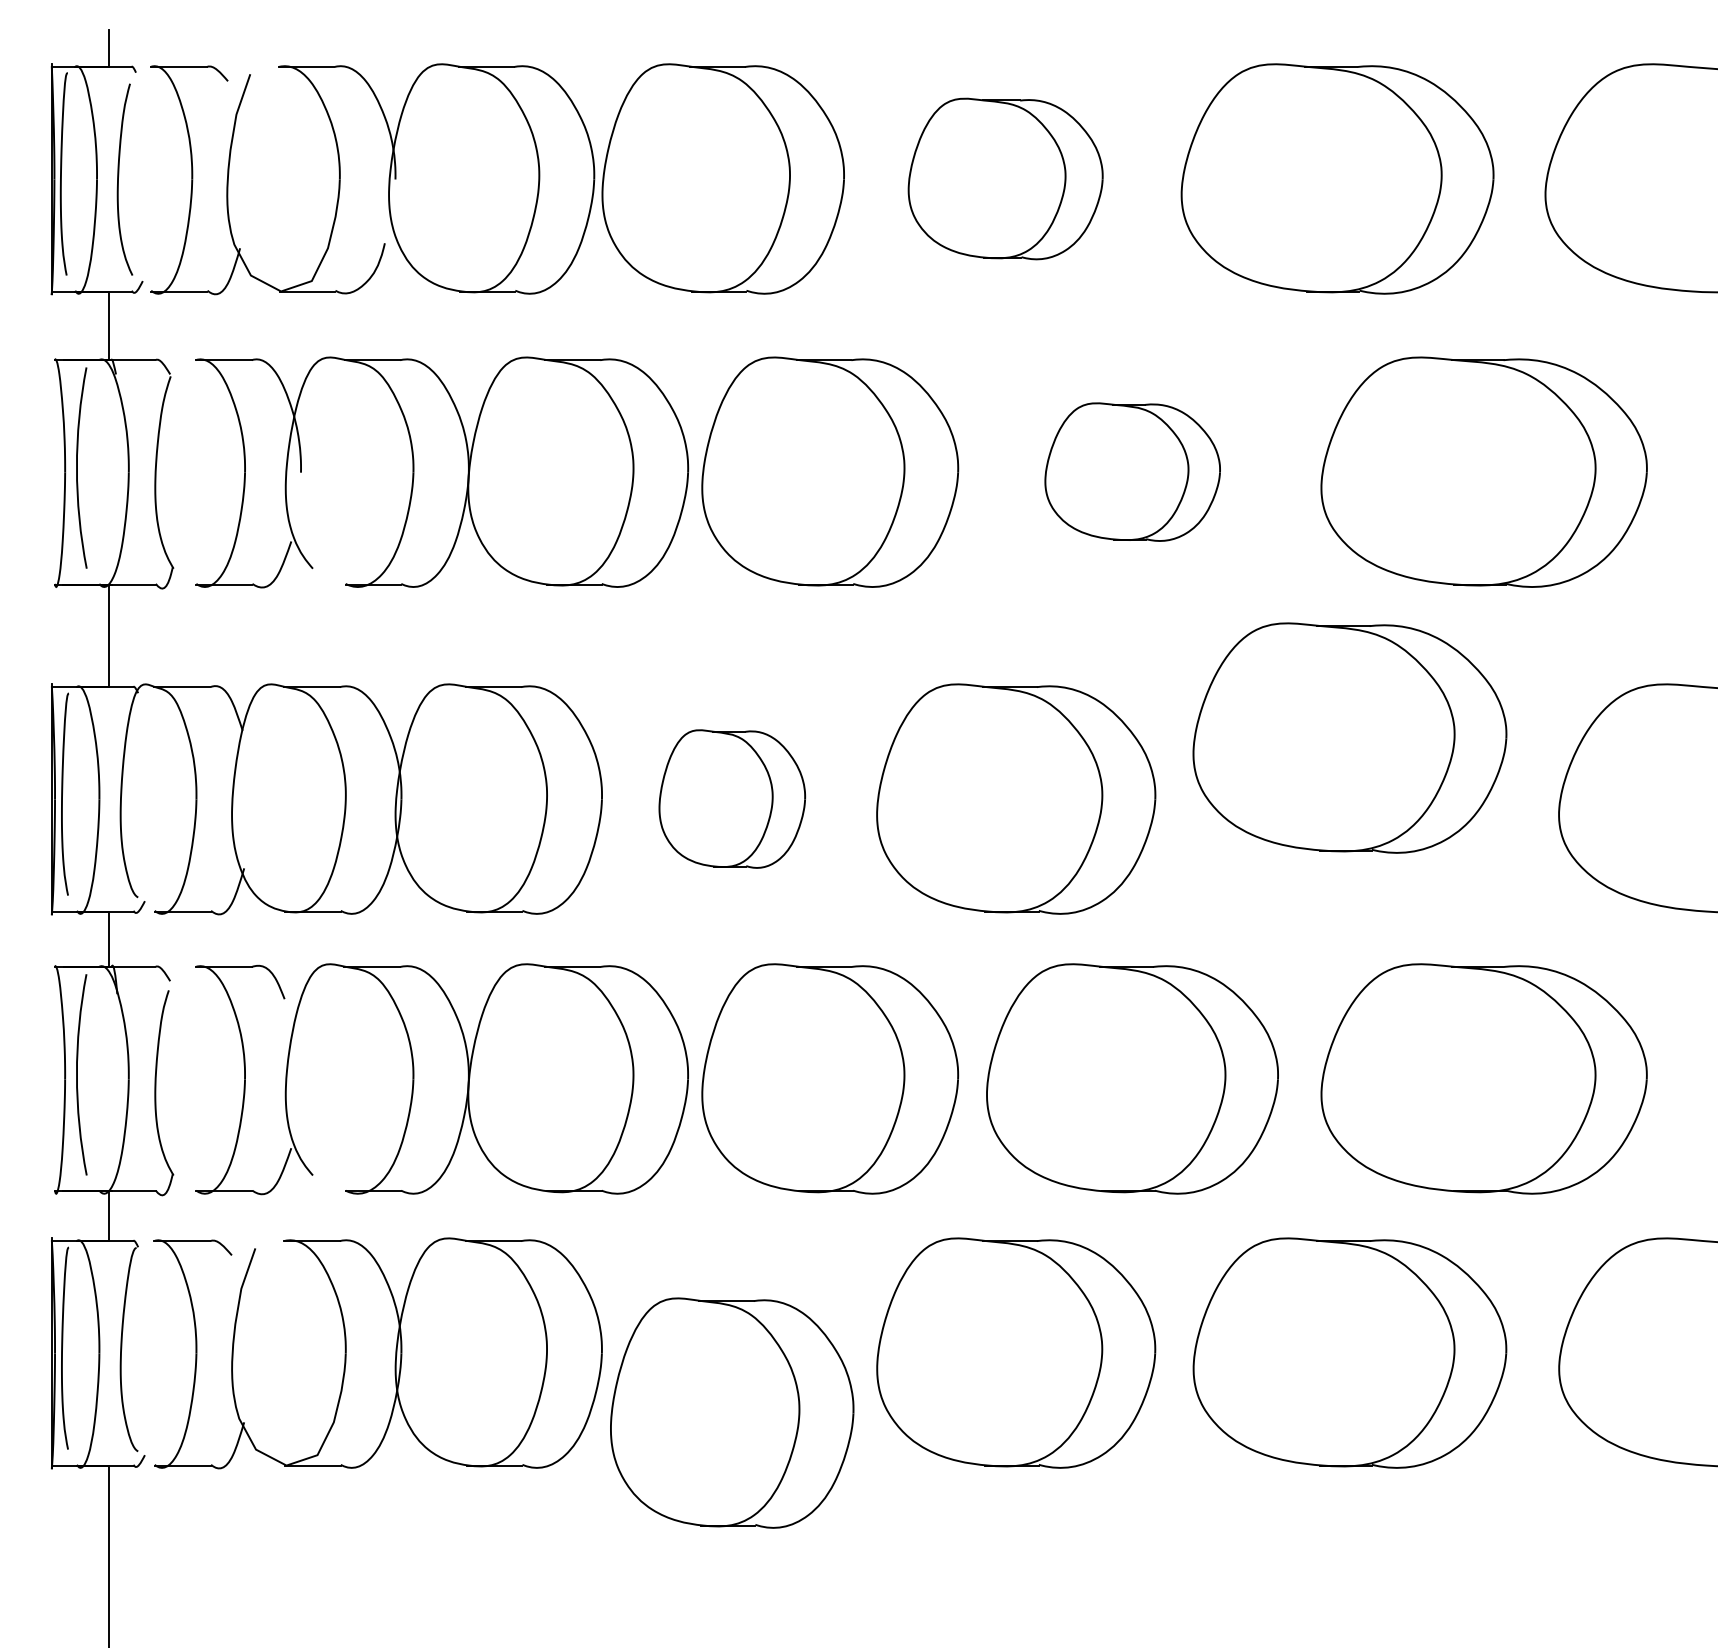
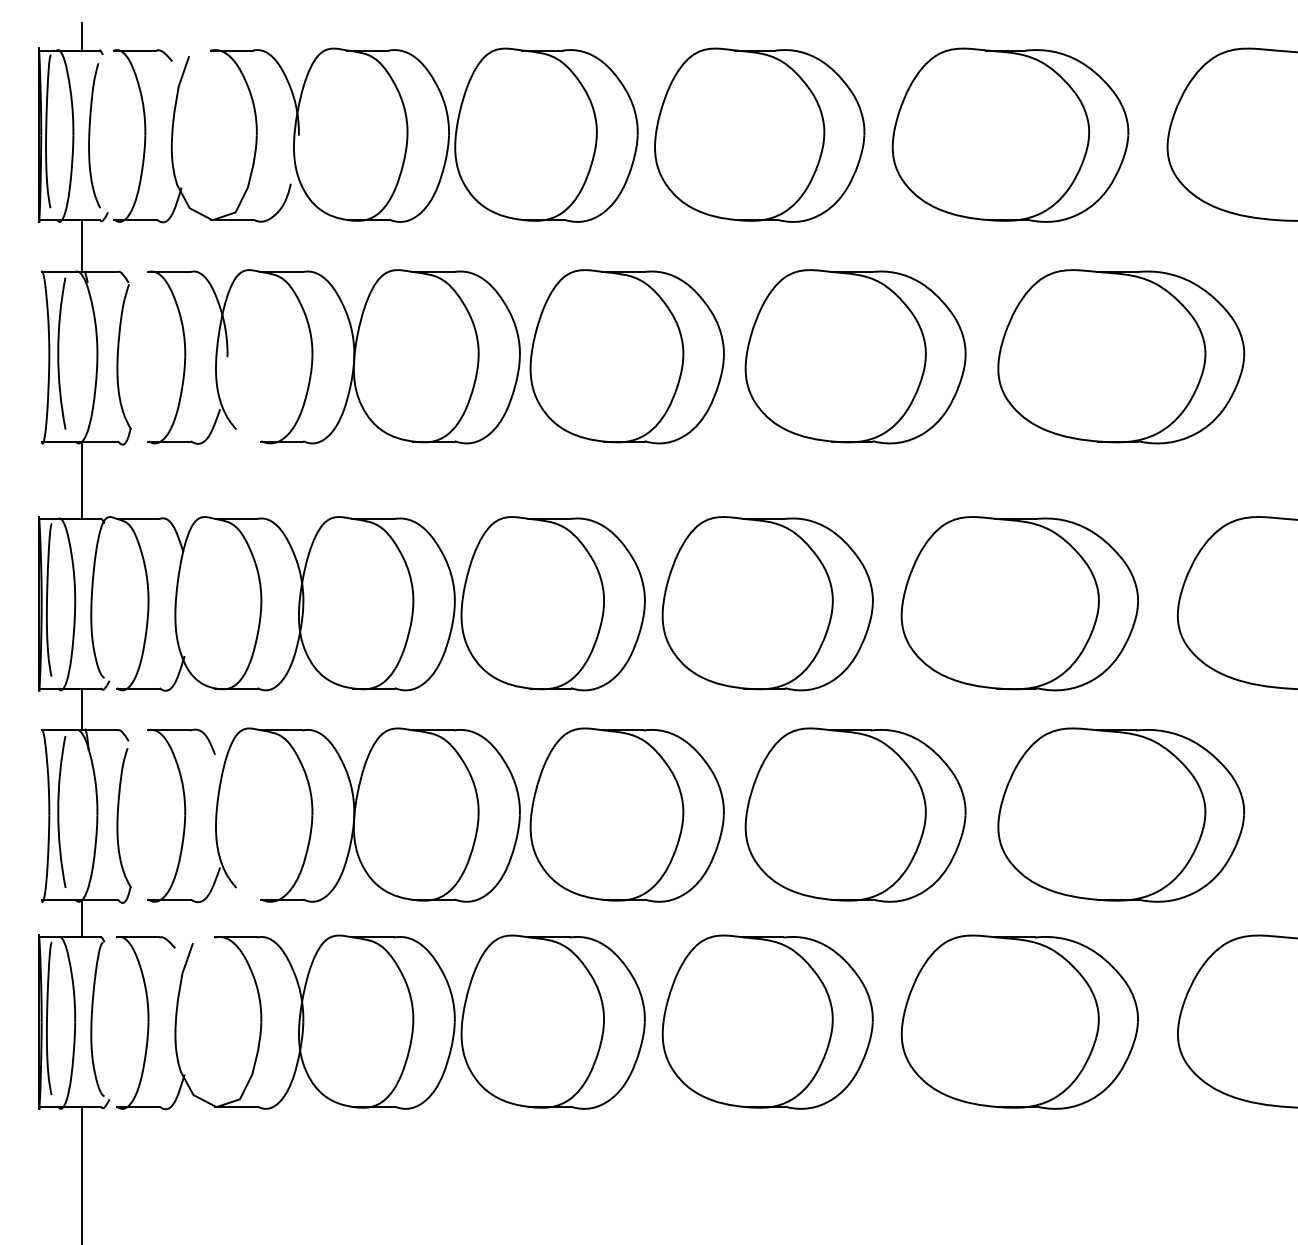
part: (1005, 178) -> (759, 134), size x1.43
part: (1132, 471) -> (855, 356), size x1.67
part: (1349, 737) -> (1019, 603), moved
part: (732, 798) -> (553, 603), size x1.67
part: (732, 1412) -> (553, 1021), moved

